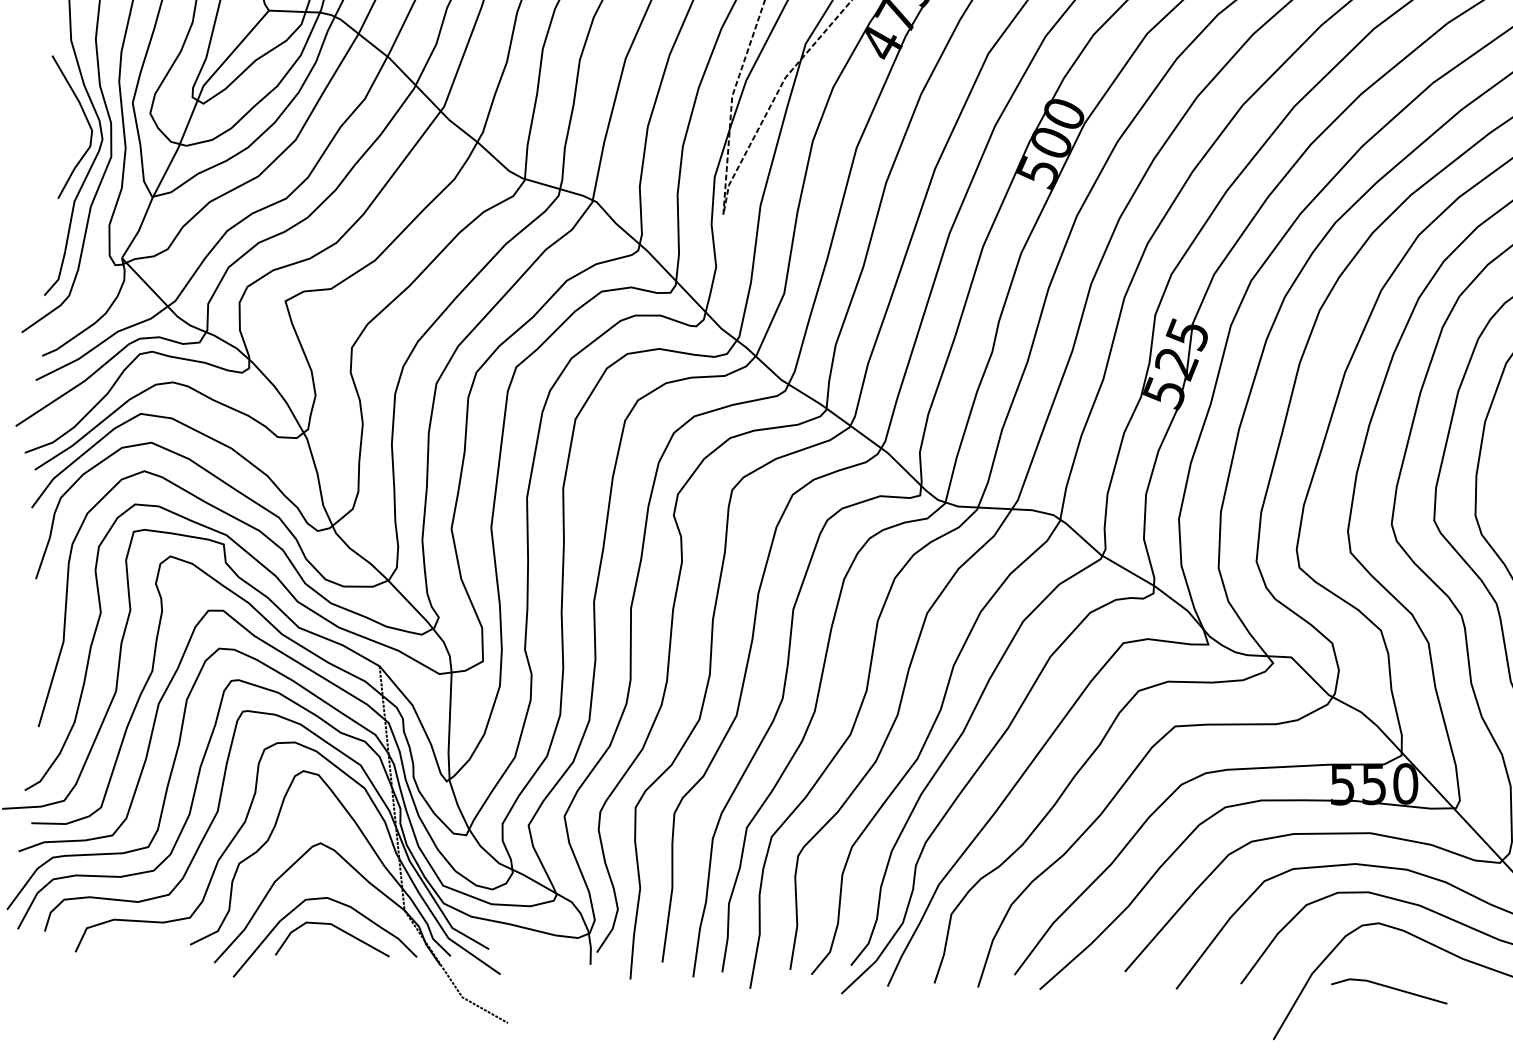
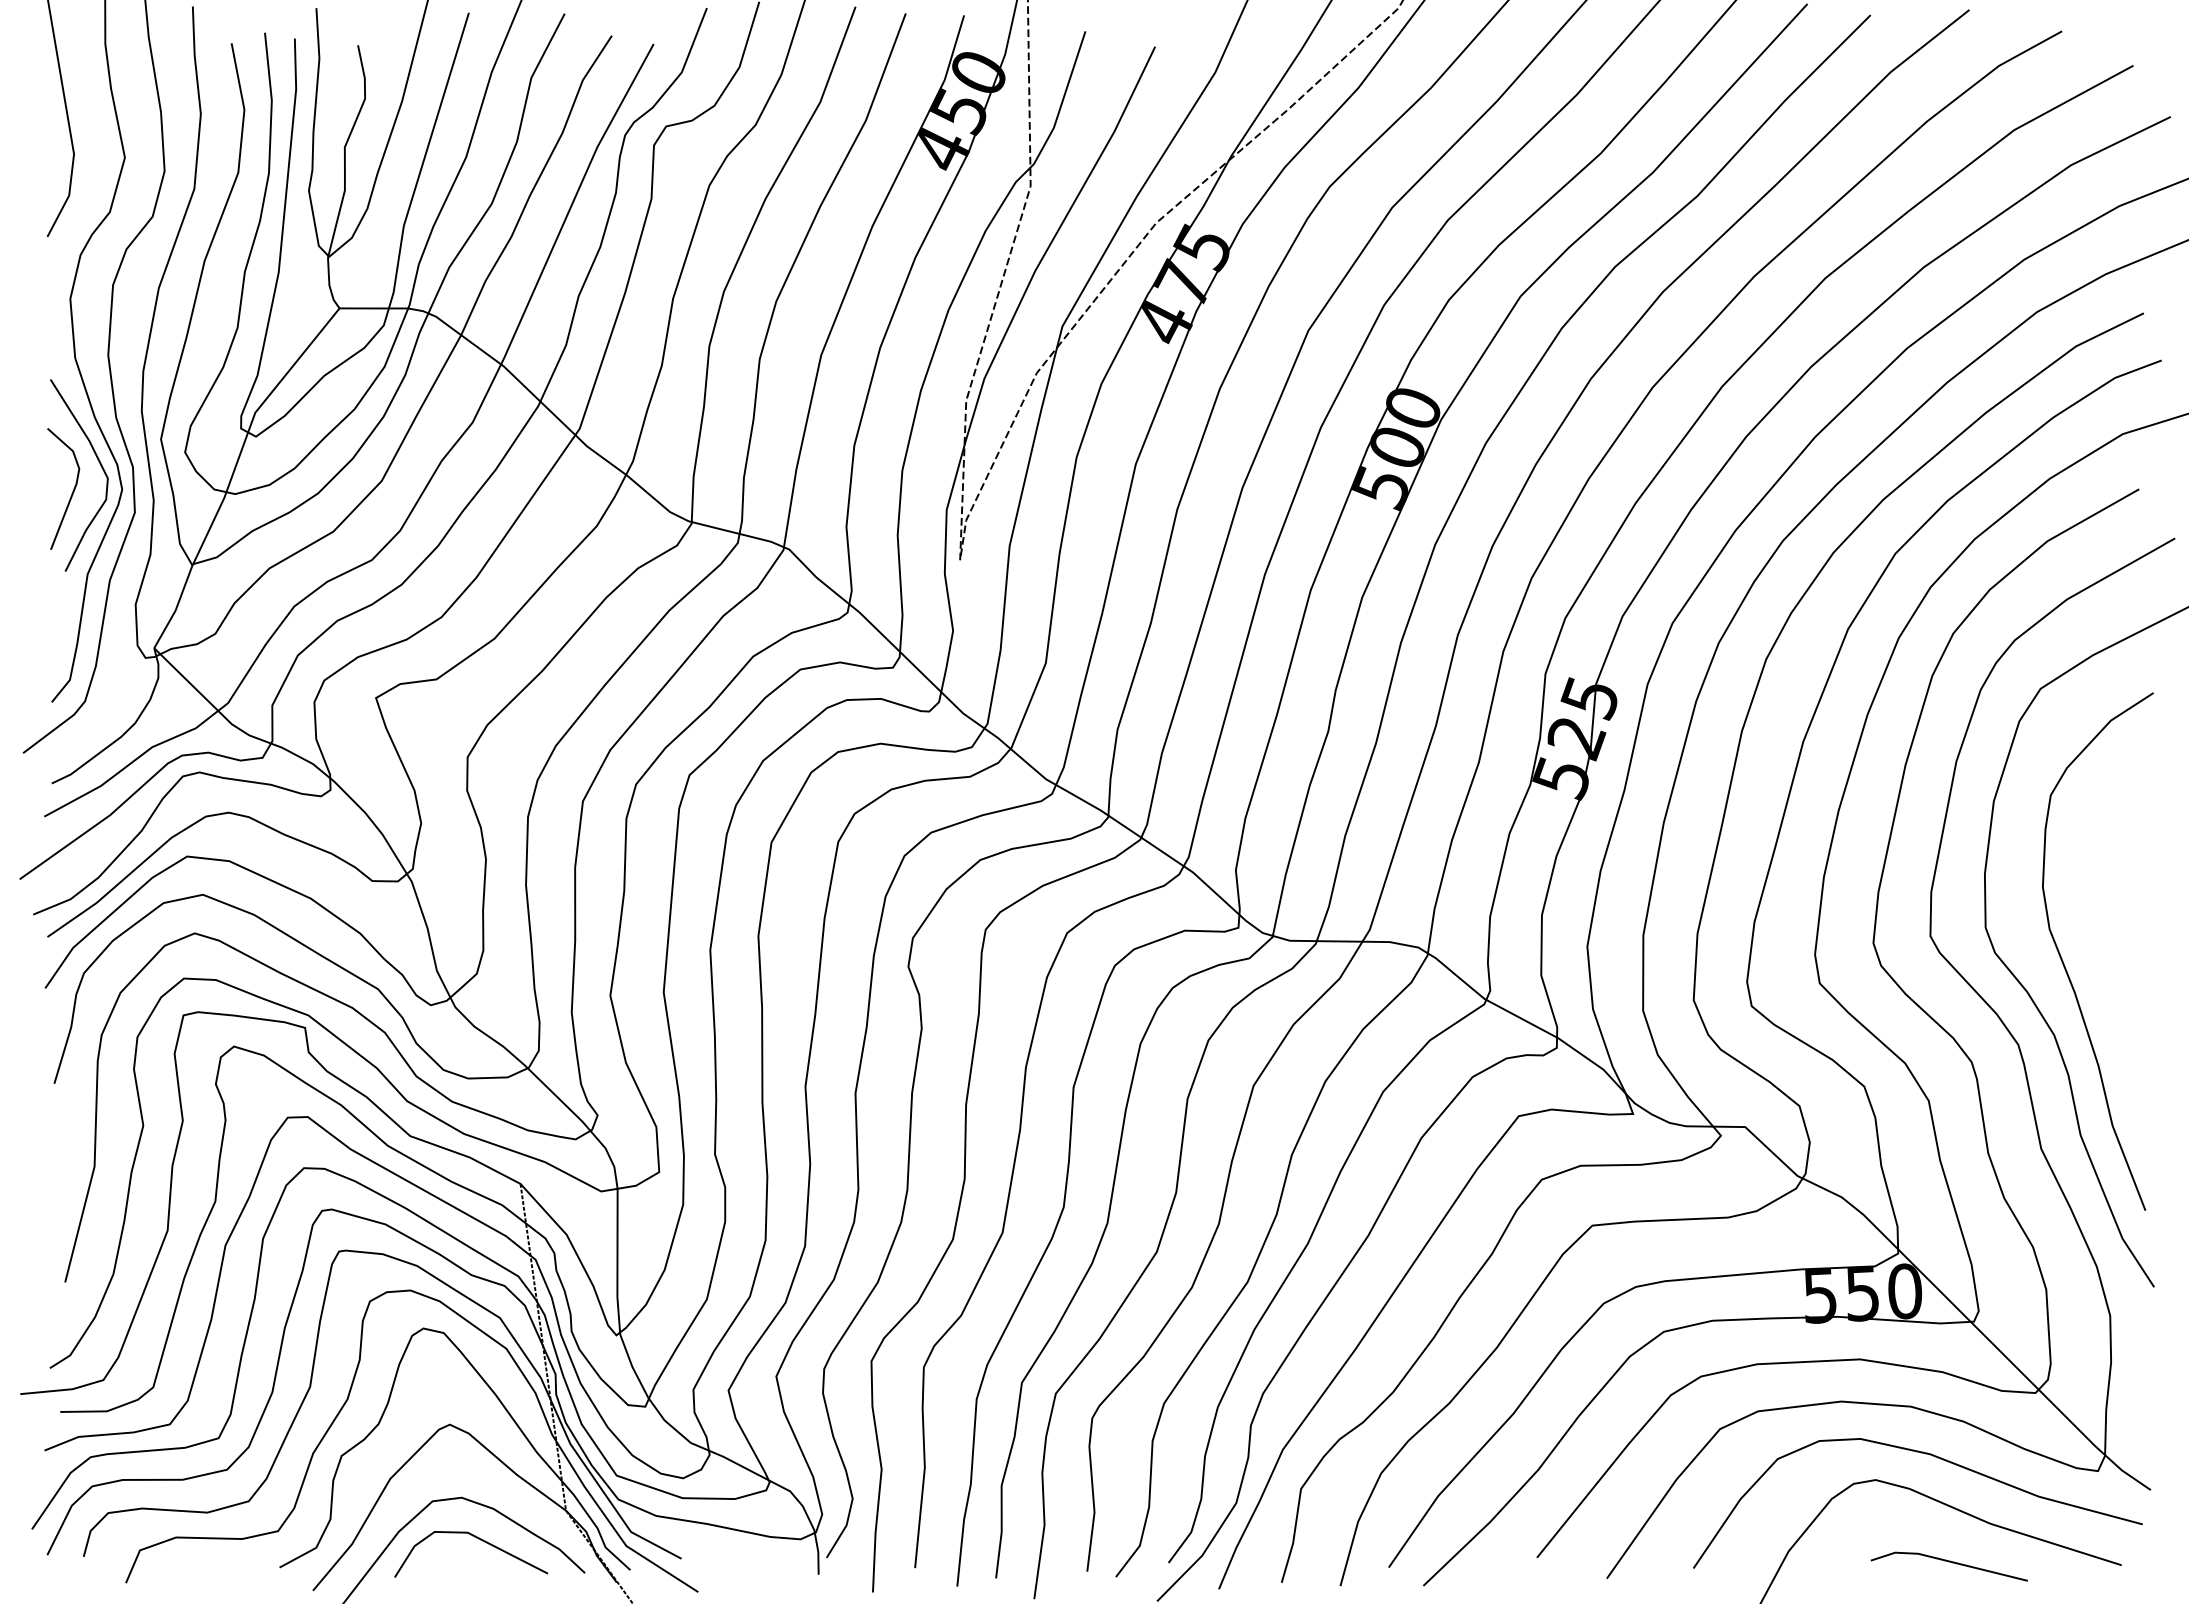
line: (64, 140) -> (71, 493), added
line: (1388, 987) -> (1948, 1562), moved

